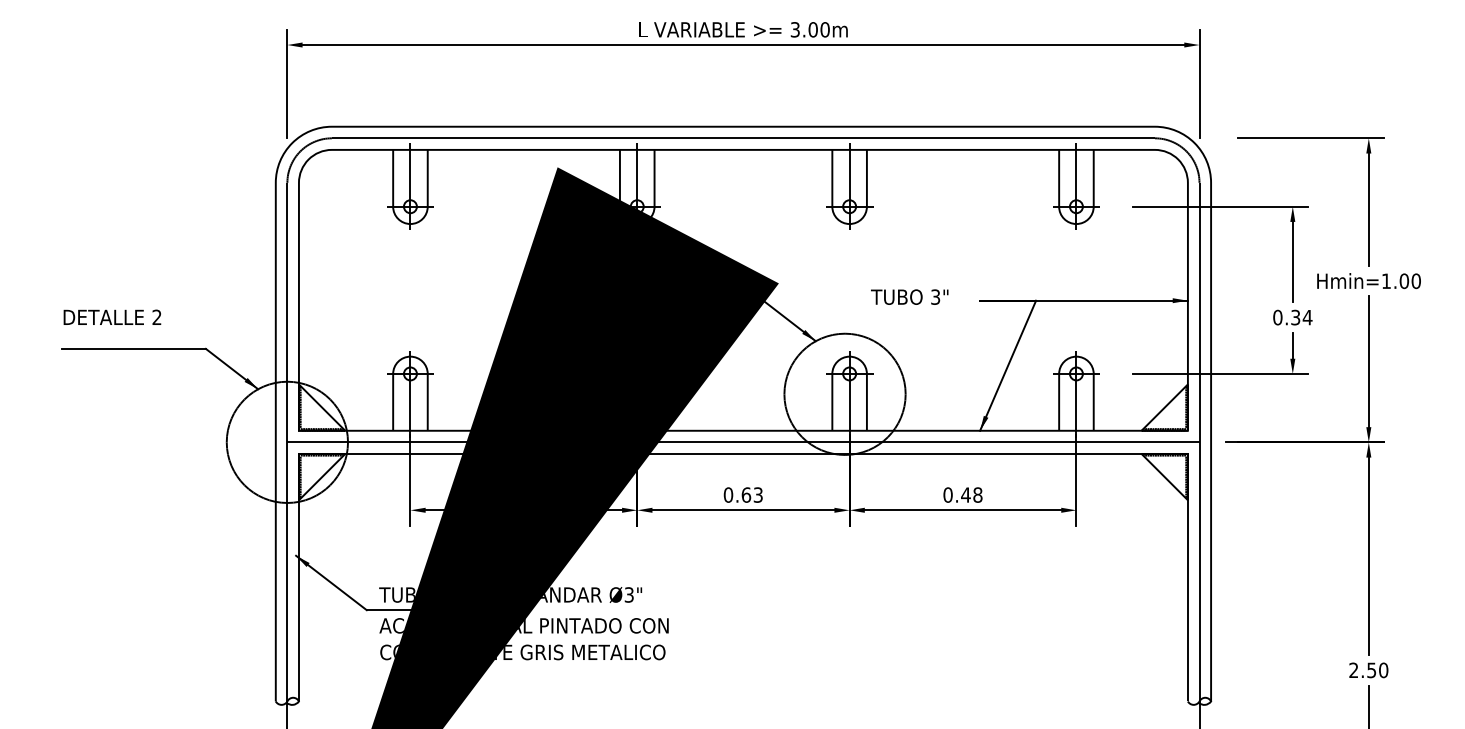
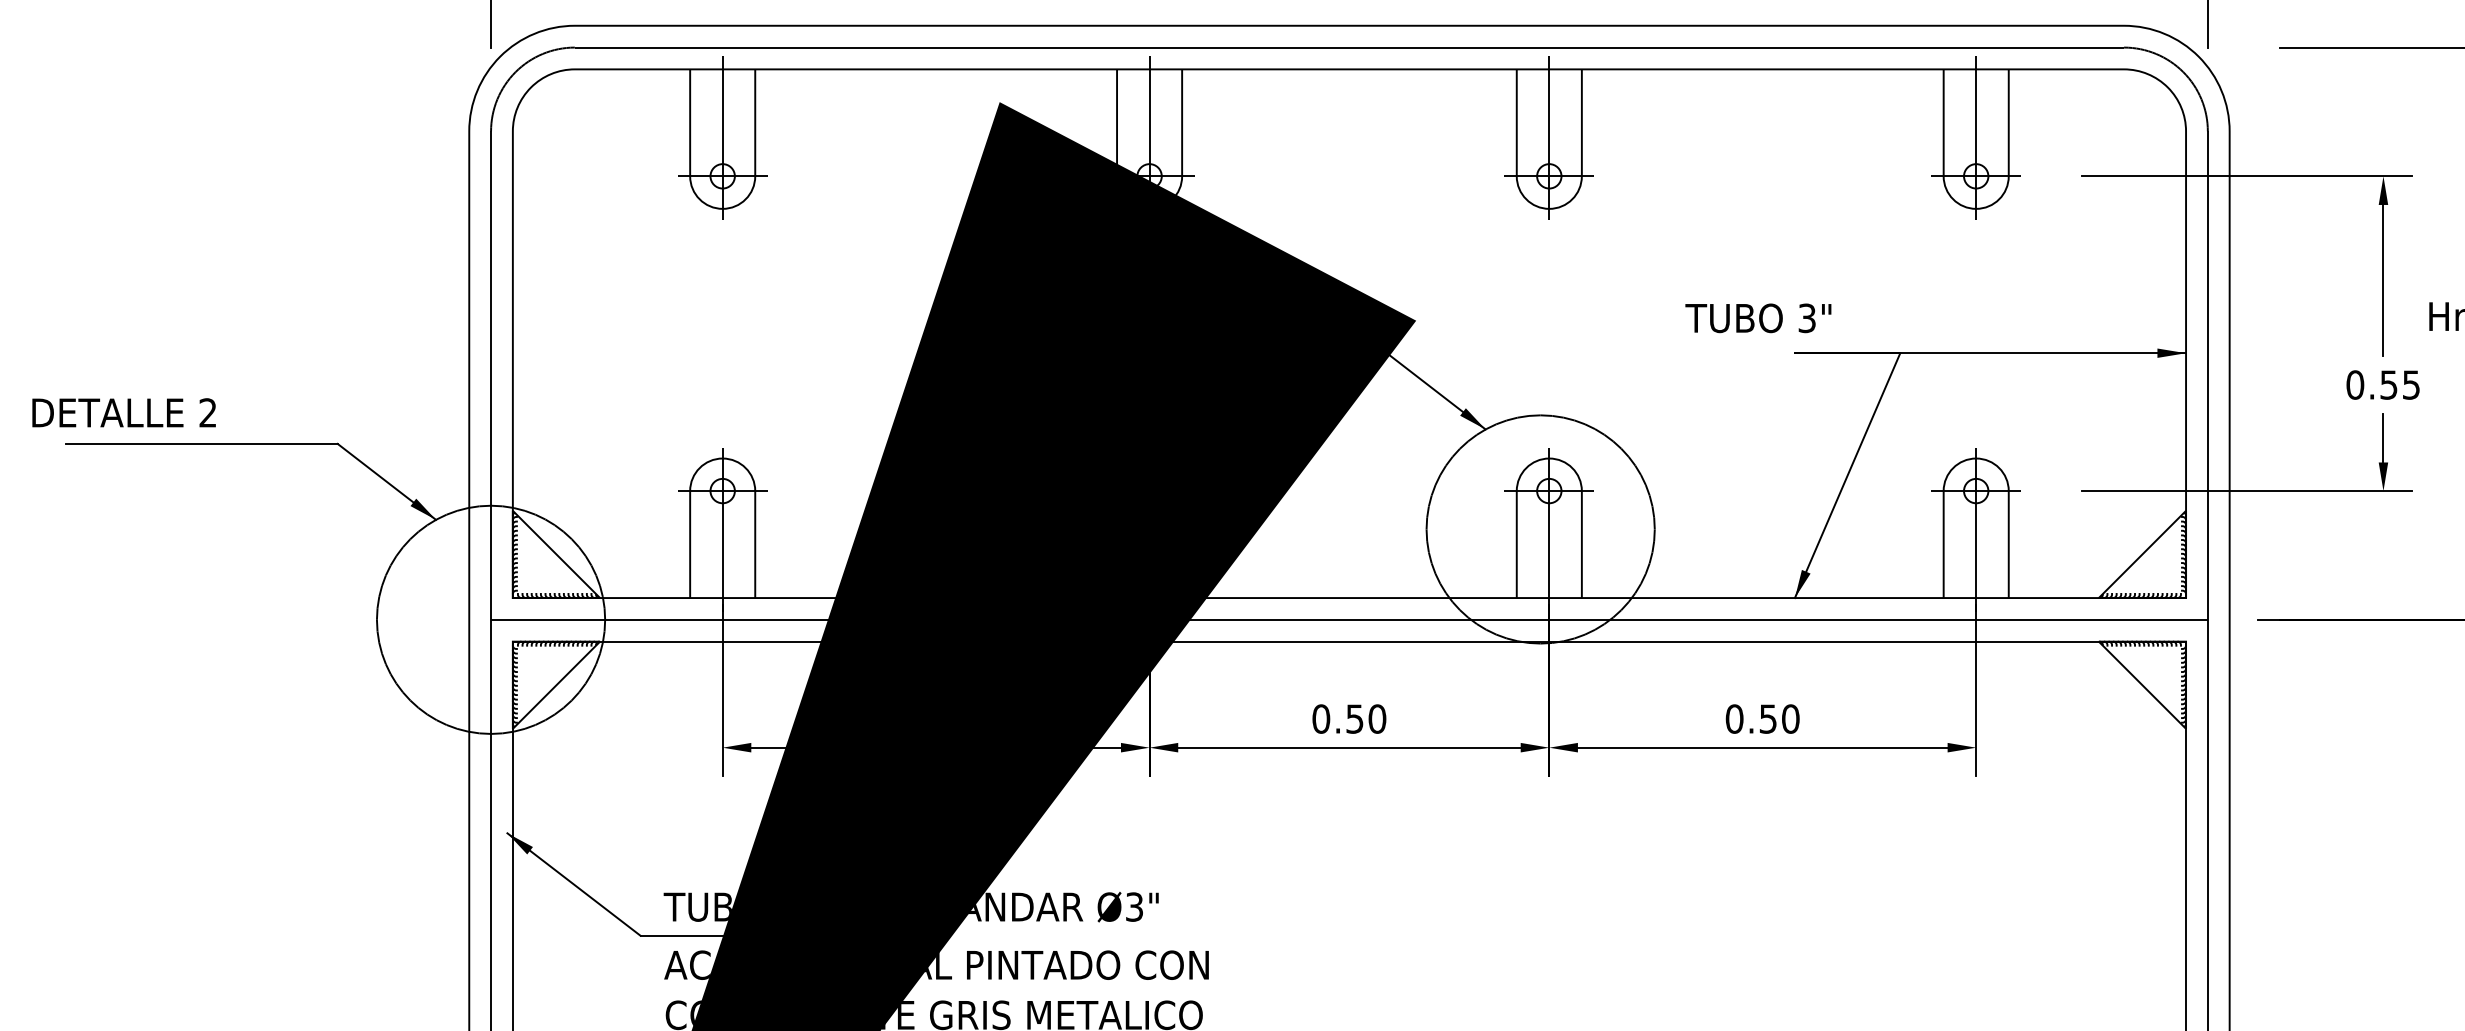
text: (909, 296) -> (1757, 317), moved
text: (112, 316) -> (124, 411), moved
text: (1301, 317) -> (2399, 384), 0.34 -> 0.55
text: (751, 494) -> (1364, 717), 0.63 -> 0.50
text: (971, 494) -> (1778, 717), 0.48 -> 0.50

